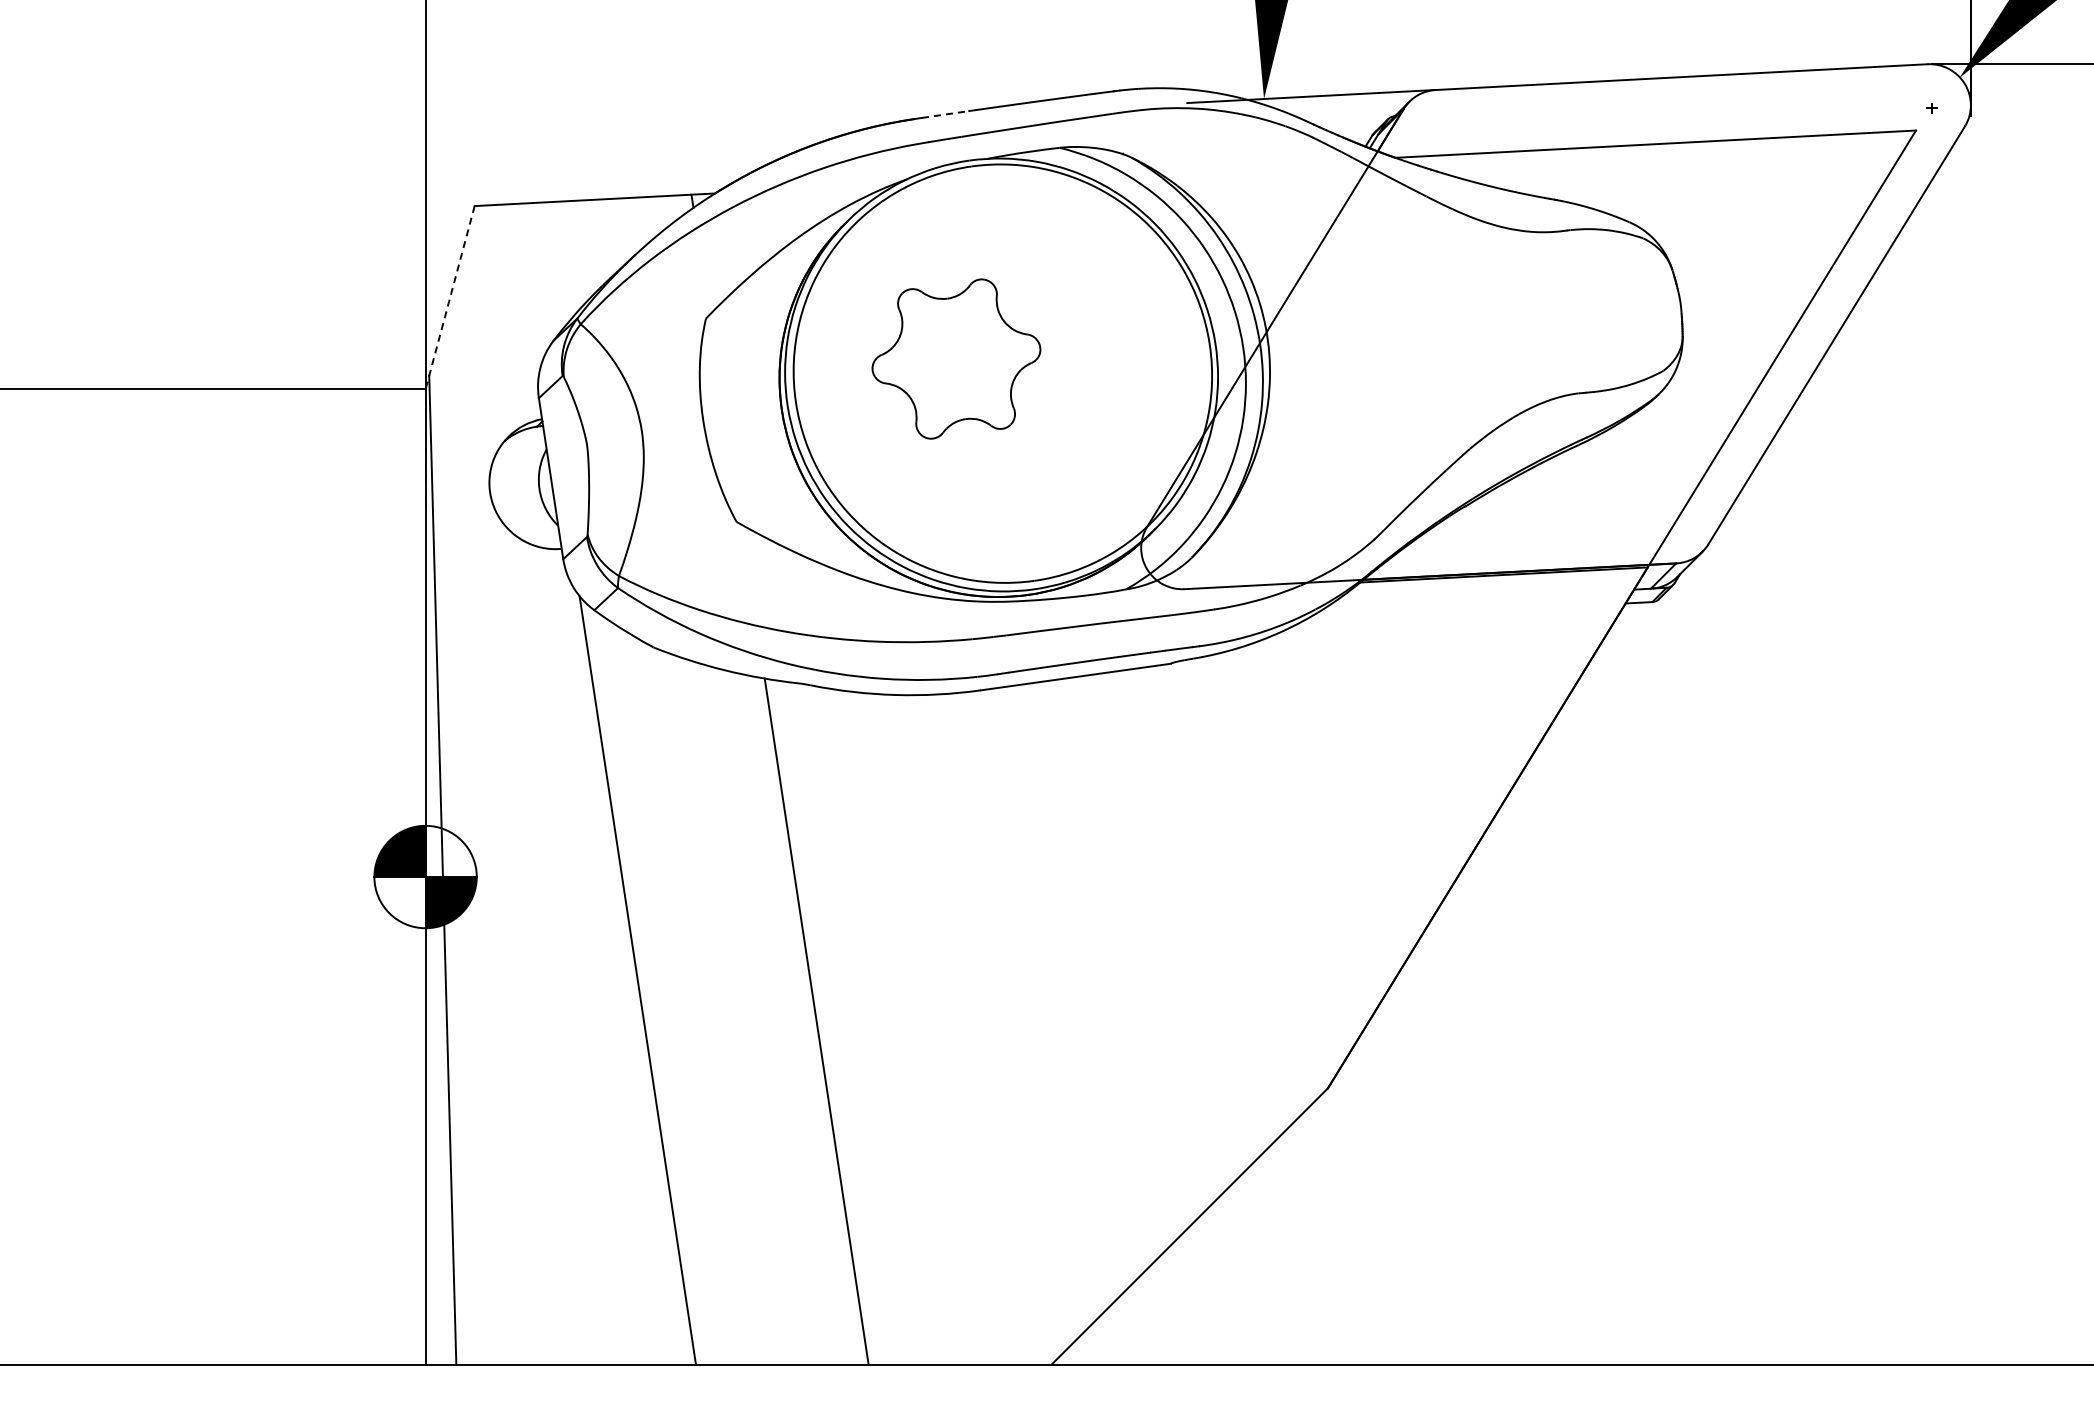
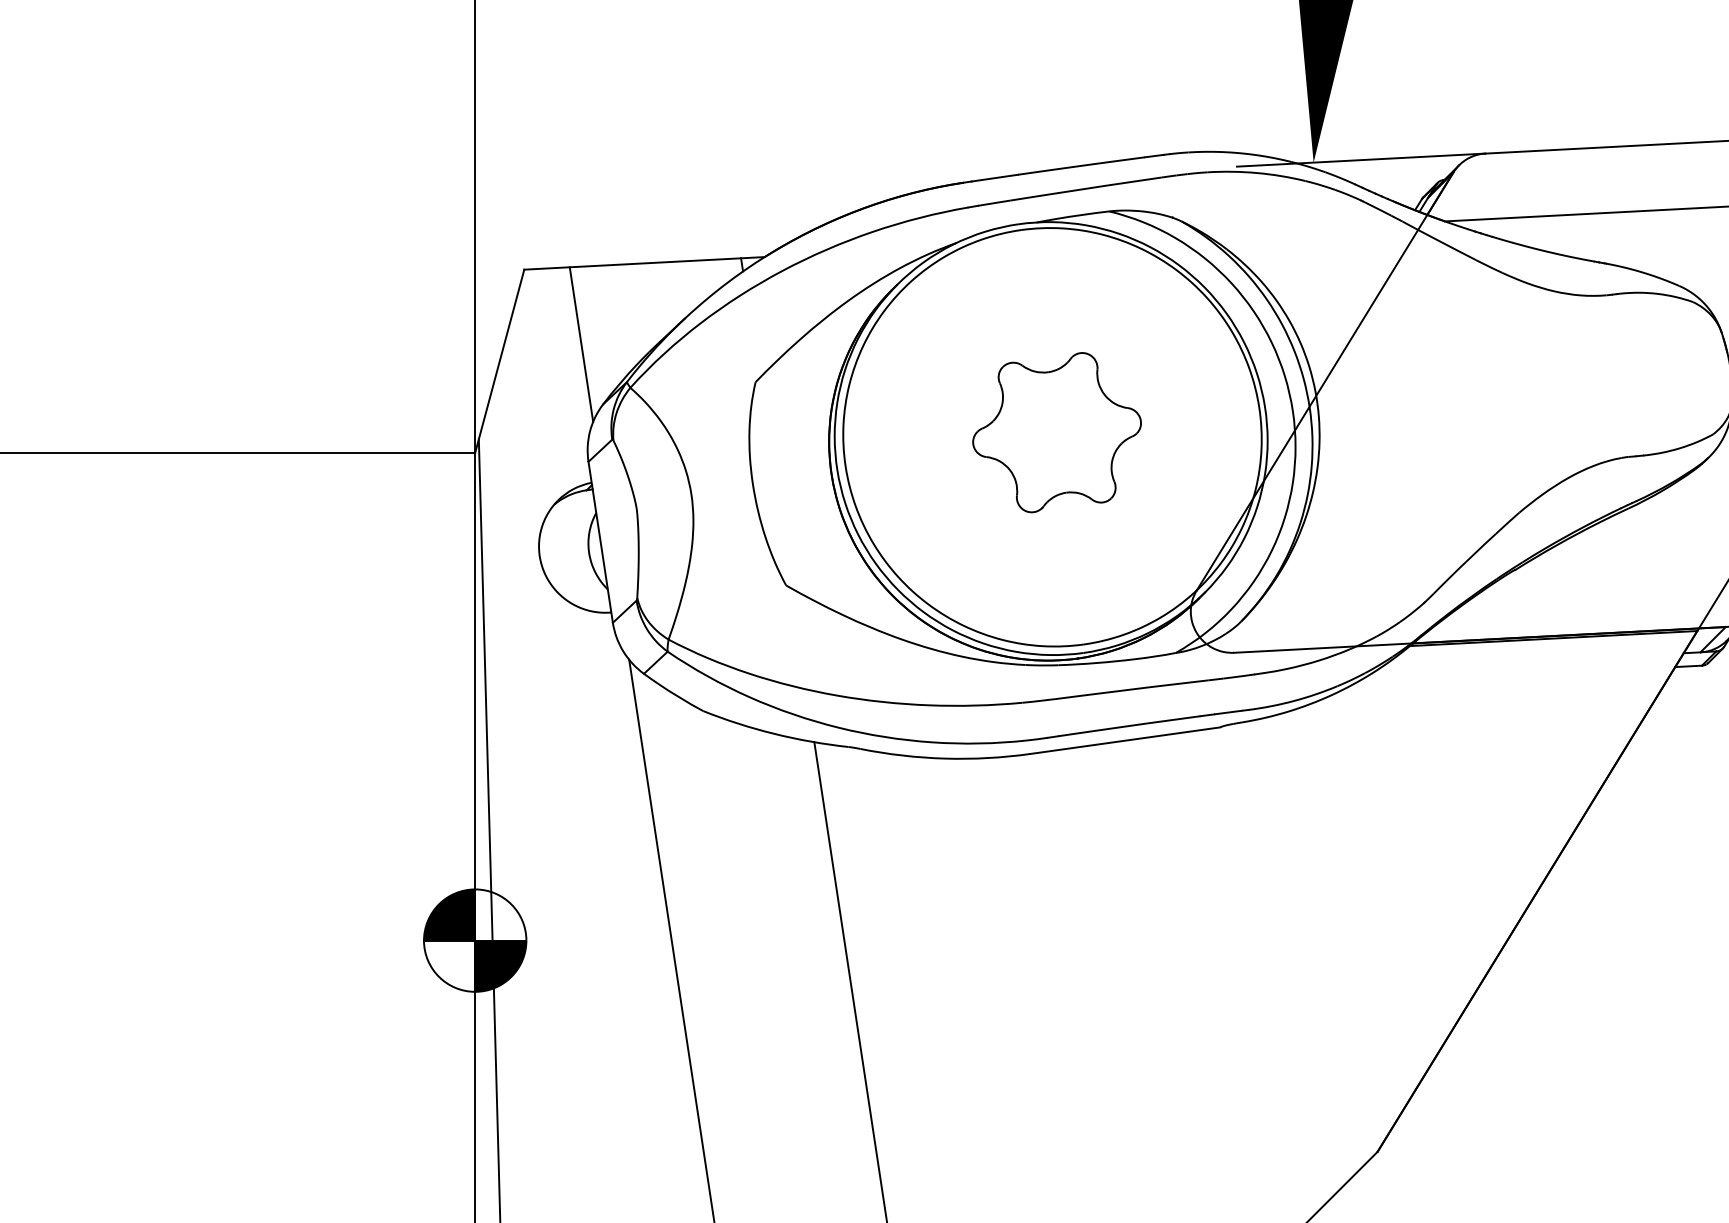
line: (945, 114) -> (995, 178), dashed -> solid
line: (531, 280) -> (581, 344), added
line: (450, 297) -> (500, 361), dashed -> solid
part: (956, 358) -> (1057, 432), moved

